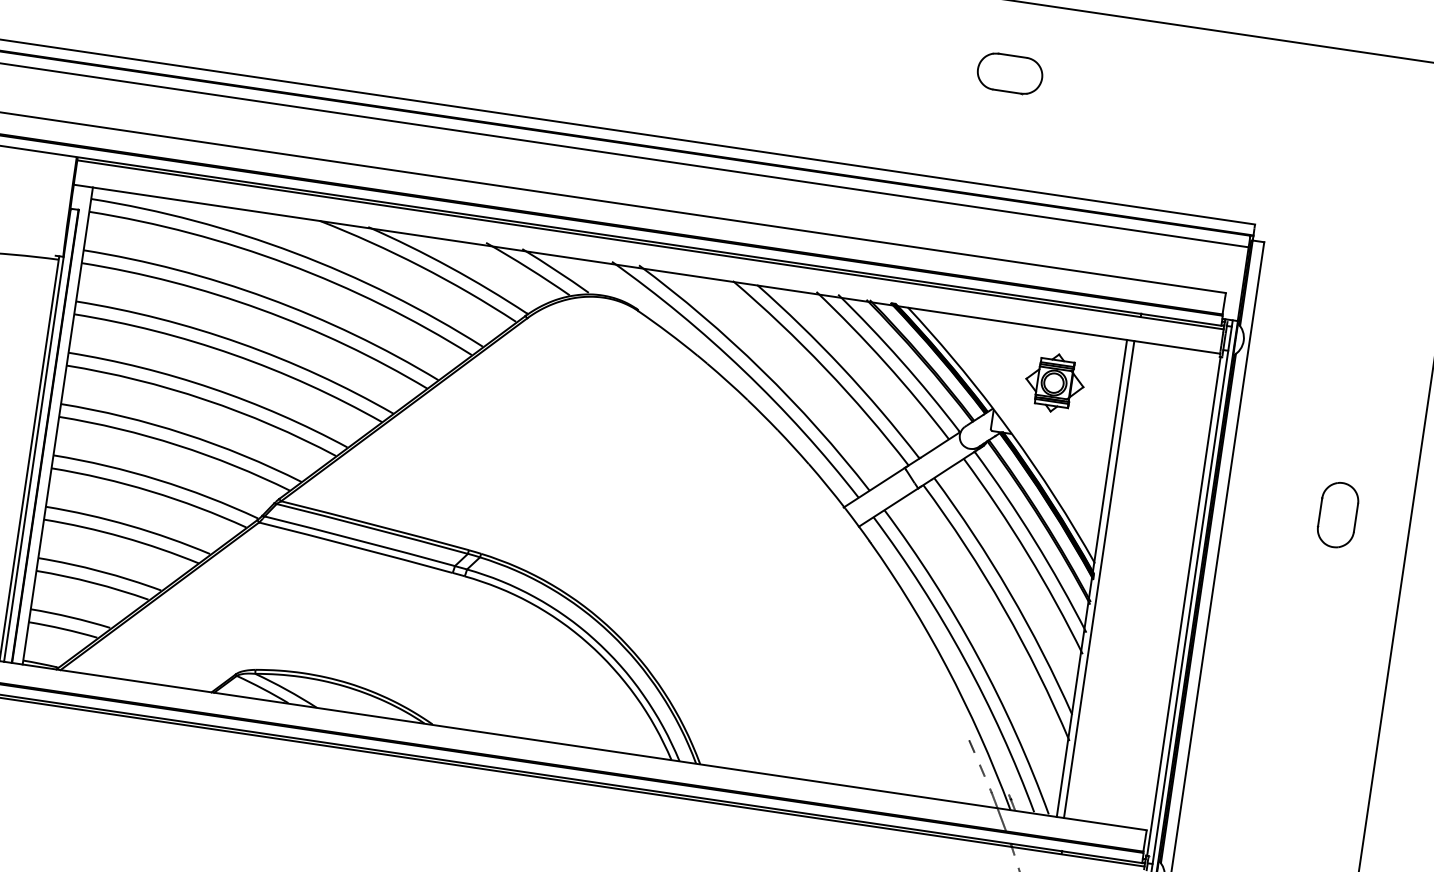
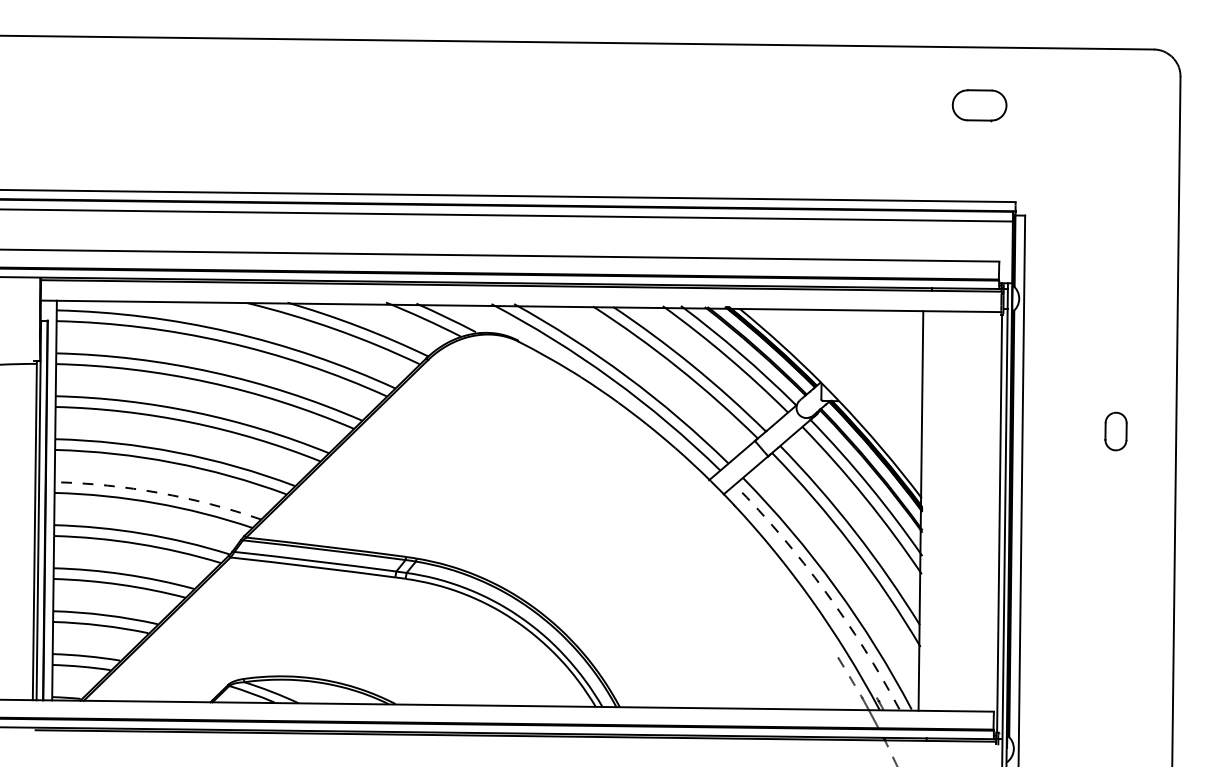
part: (1009, 73) -> (979, 105), moved
part: (1054, 382) -> (868, 354), removed
arc: (184, 433) -> (159, 492), solid -> dashed
part: (1337, 514) -> (1115, 431), size x0.7
line: (1098, 578) -> (926, 510), removed
arc: (964, 659) -> (825, 591), solid -> dashed

